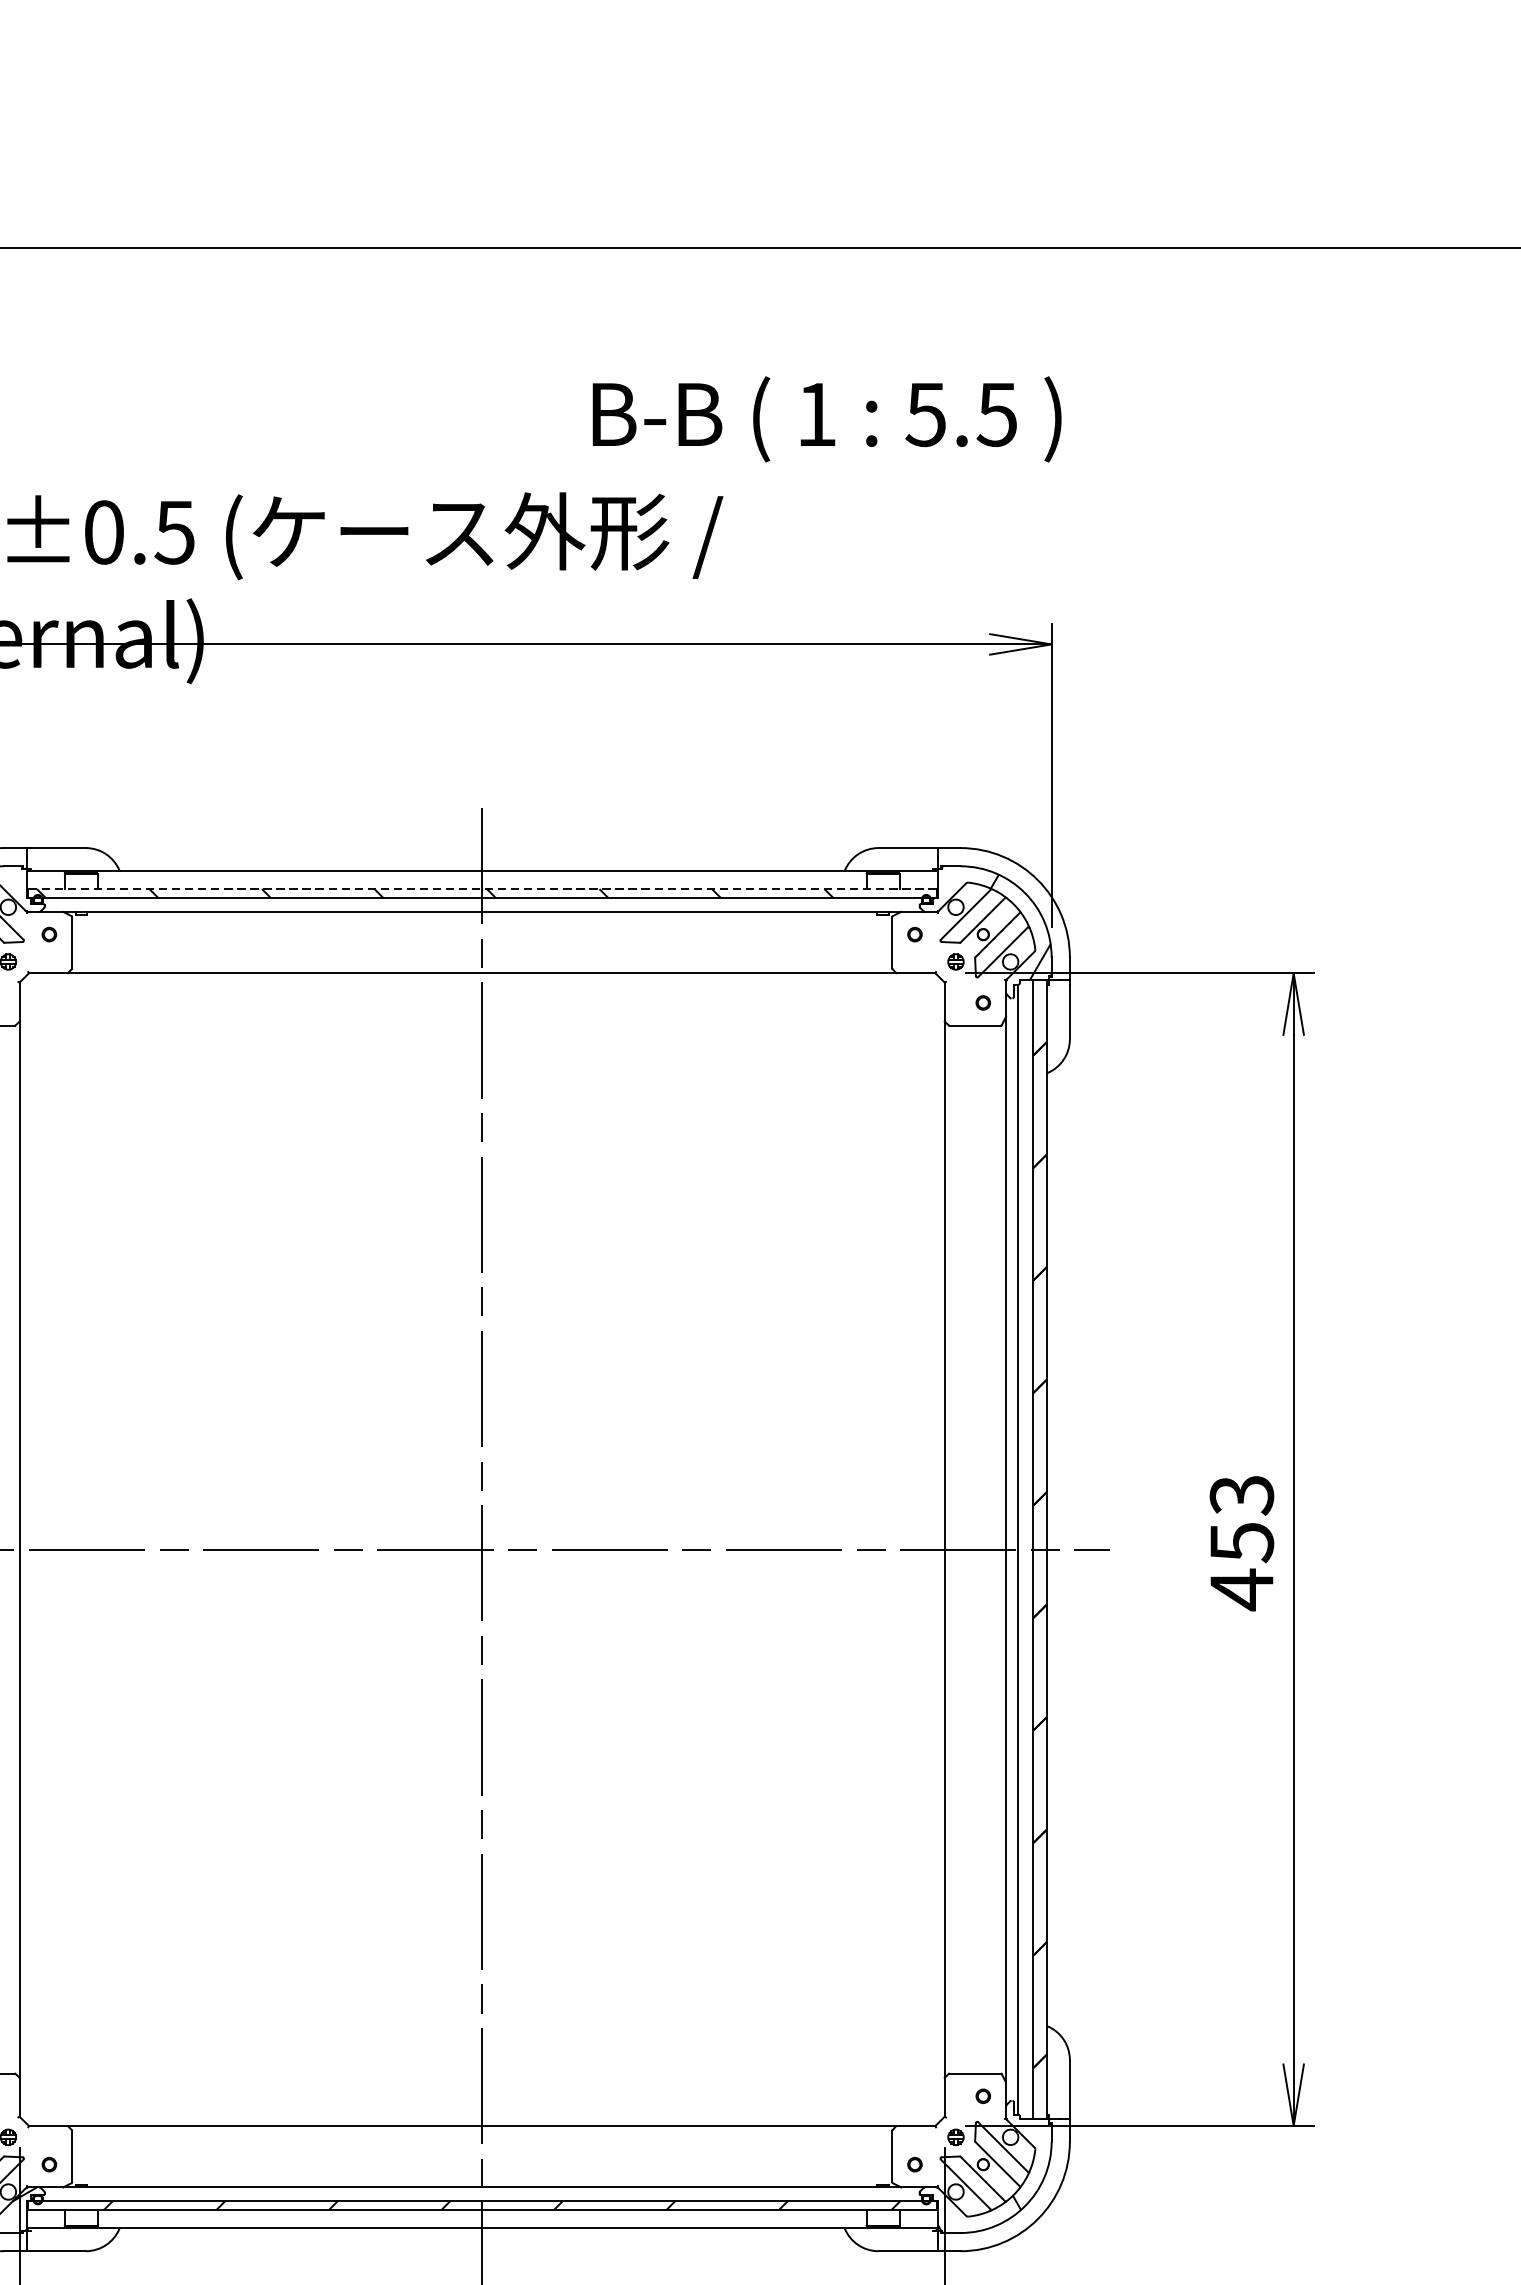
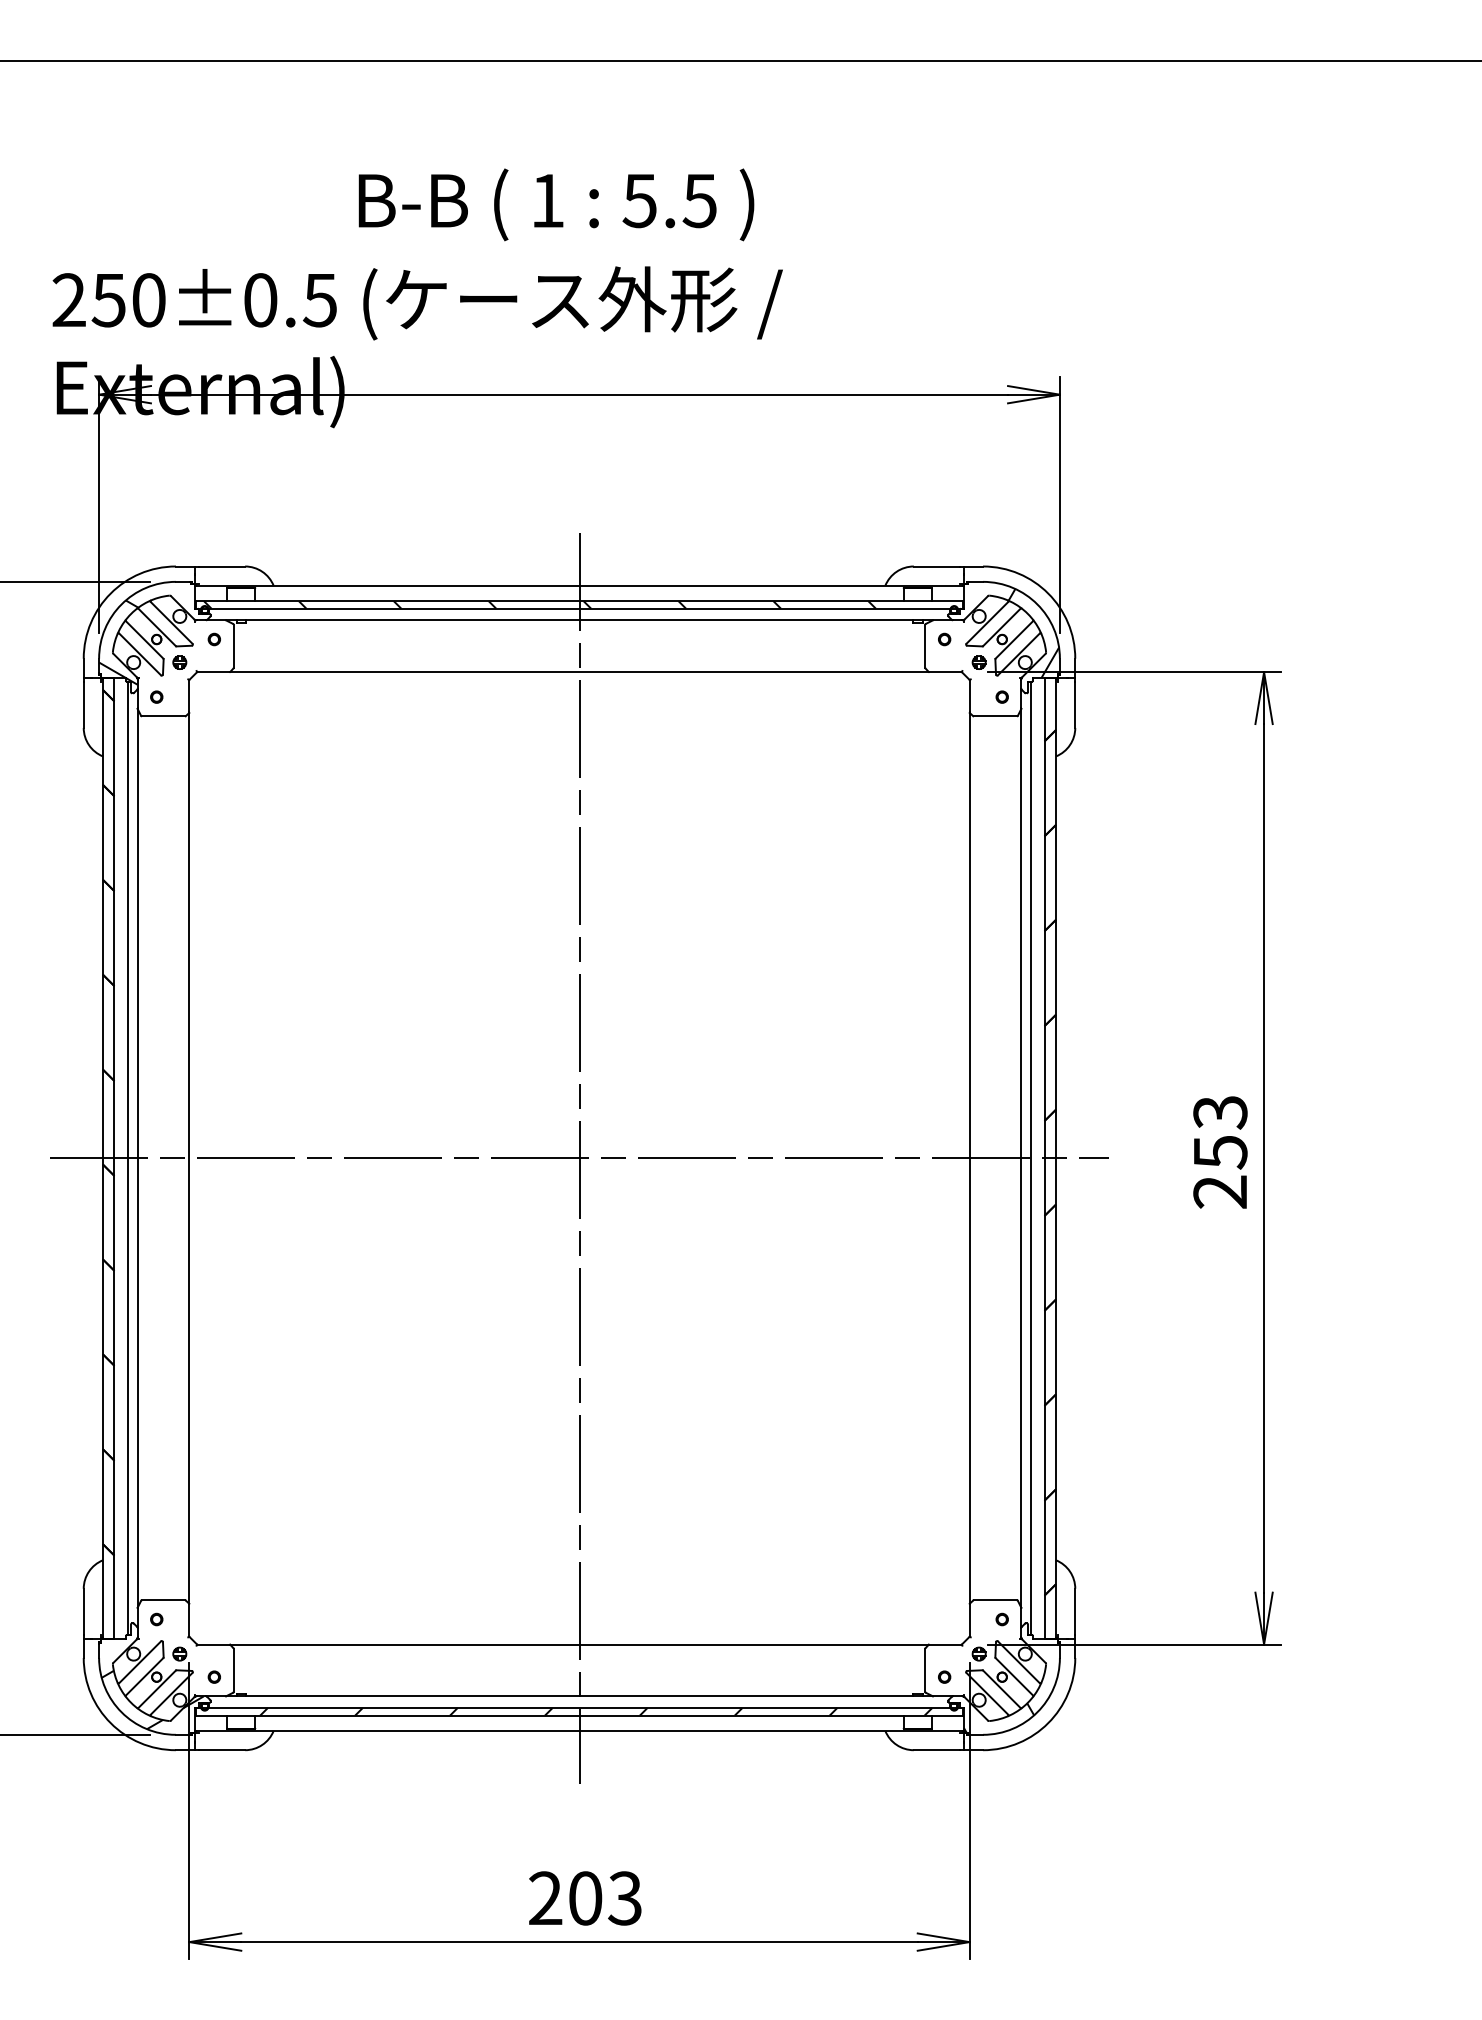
text: (827, 418) -> (556, 204), moved
line: (482, 889) -> (579, 601), dashed -> solid
text: (1240, 1590) -> (1219, 1192), 453 -> 253

